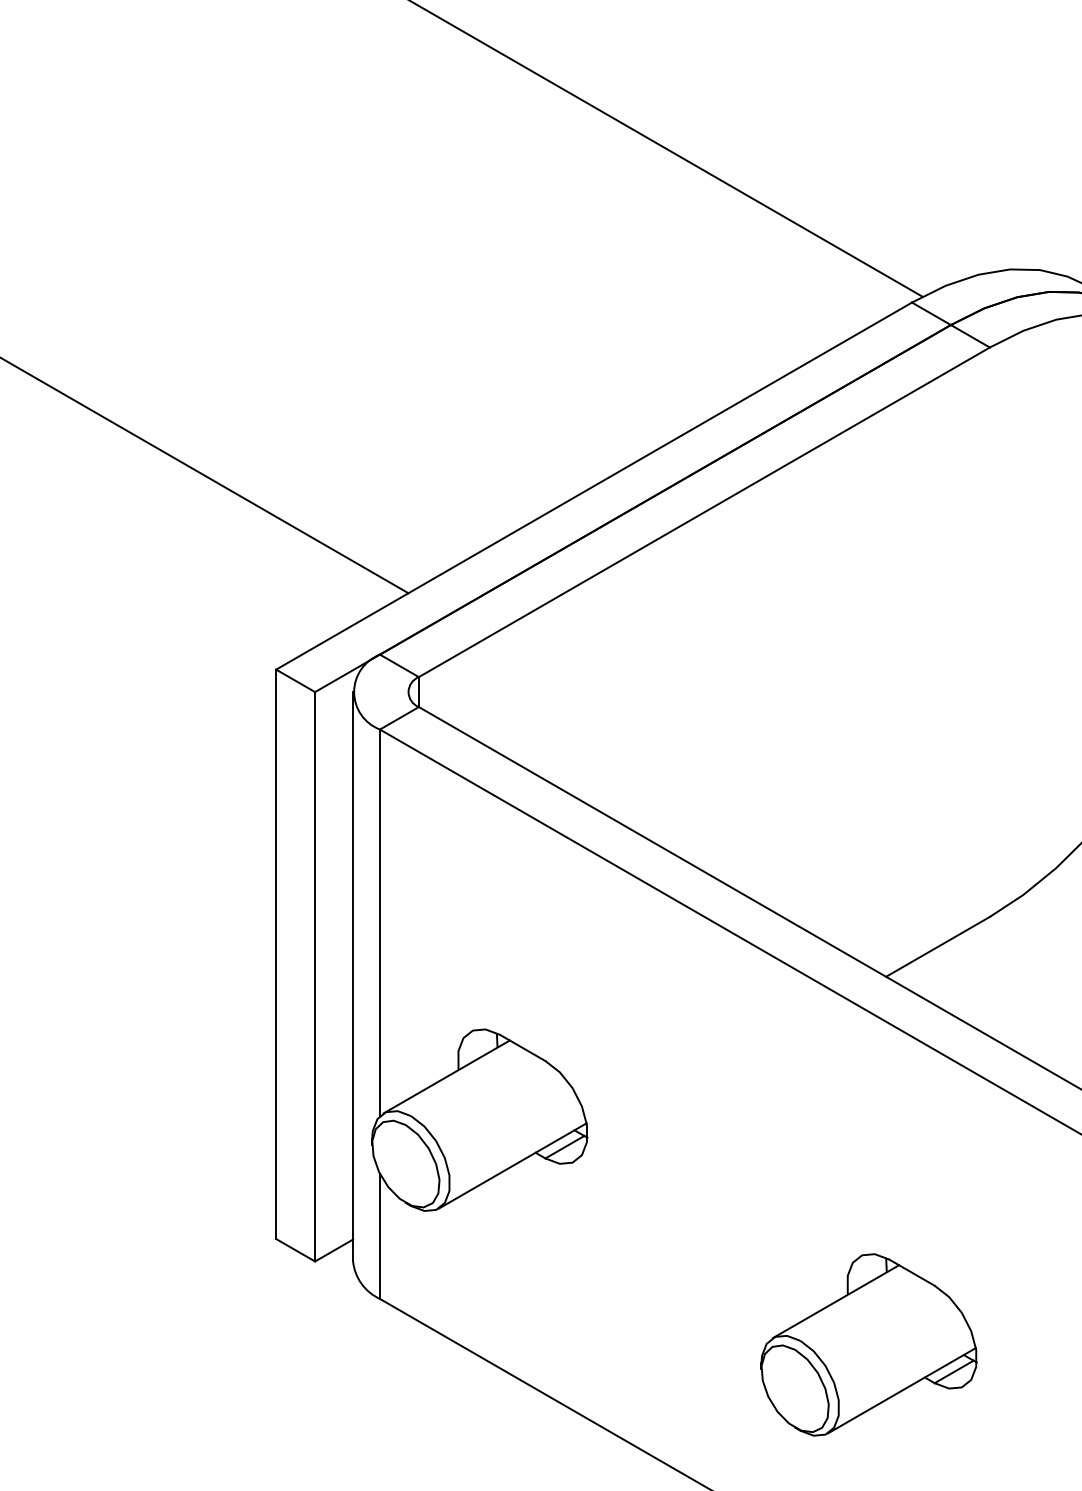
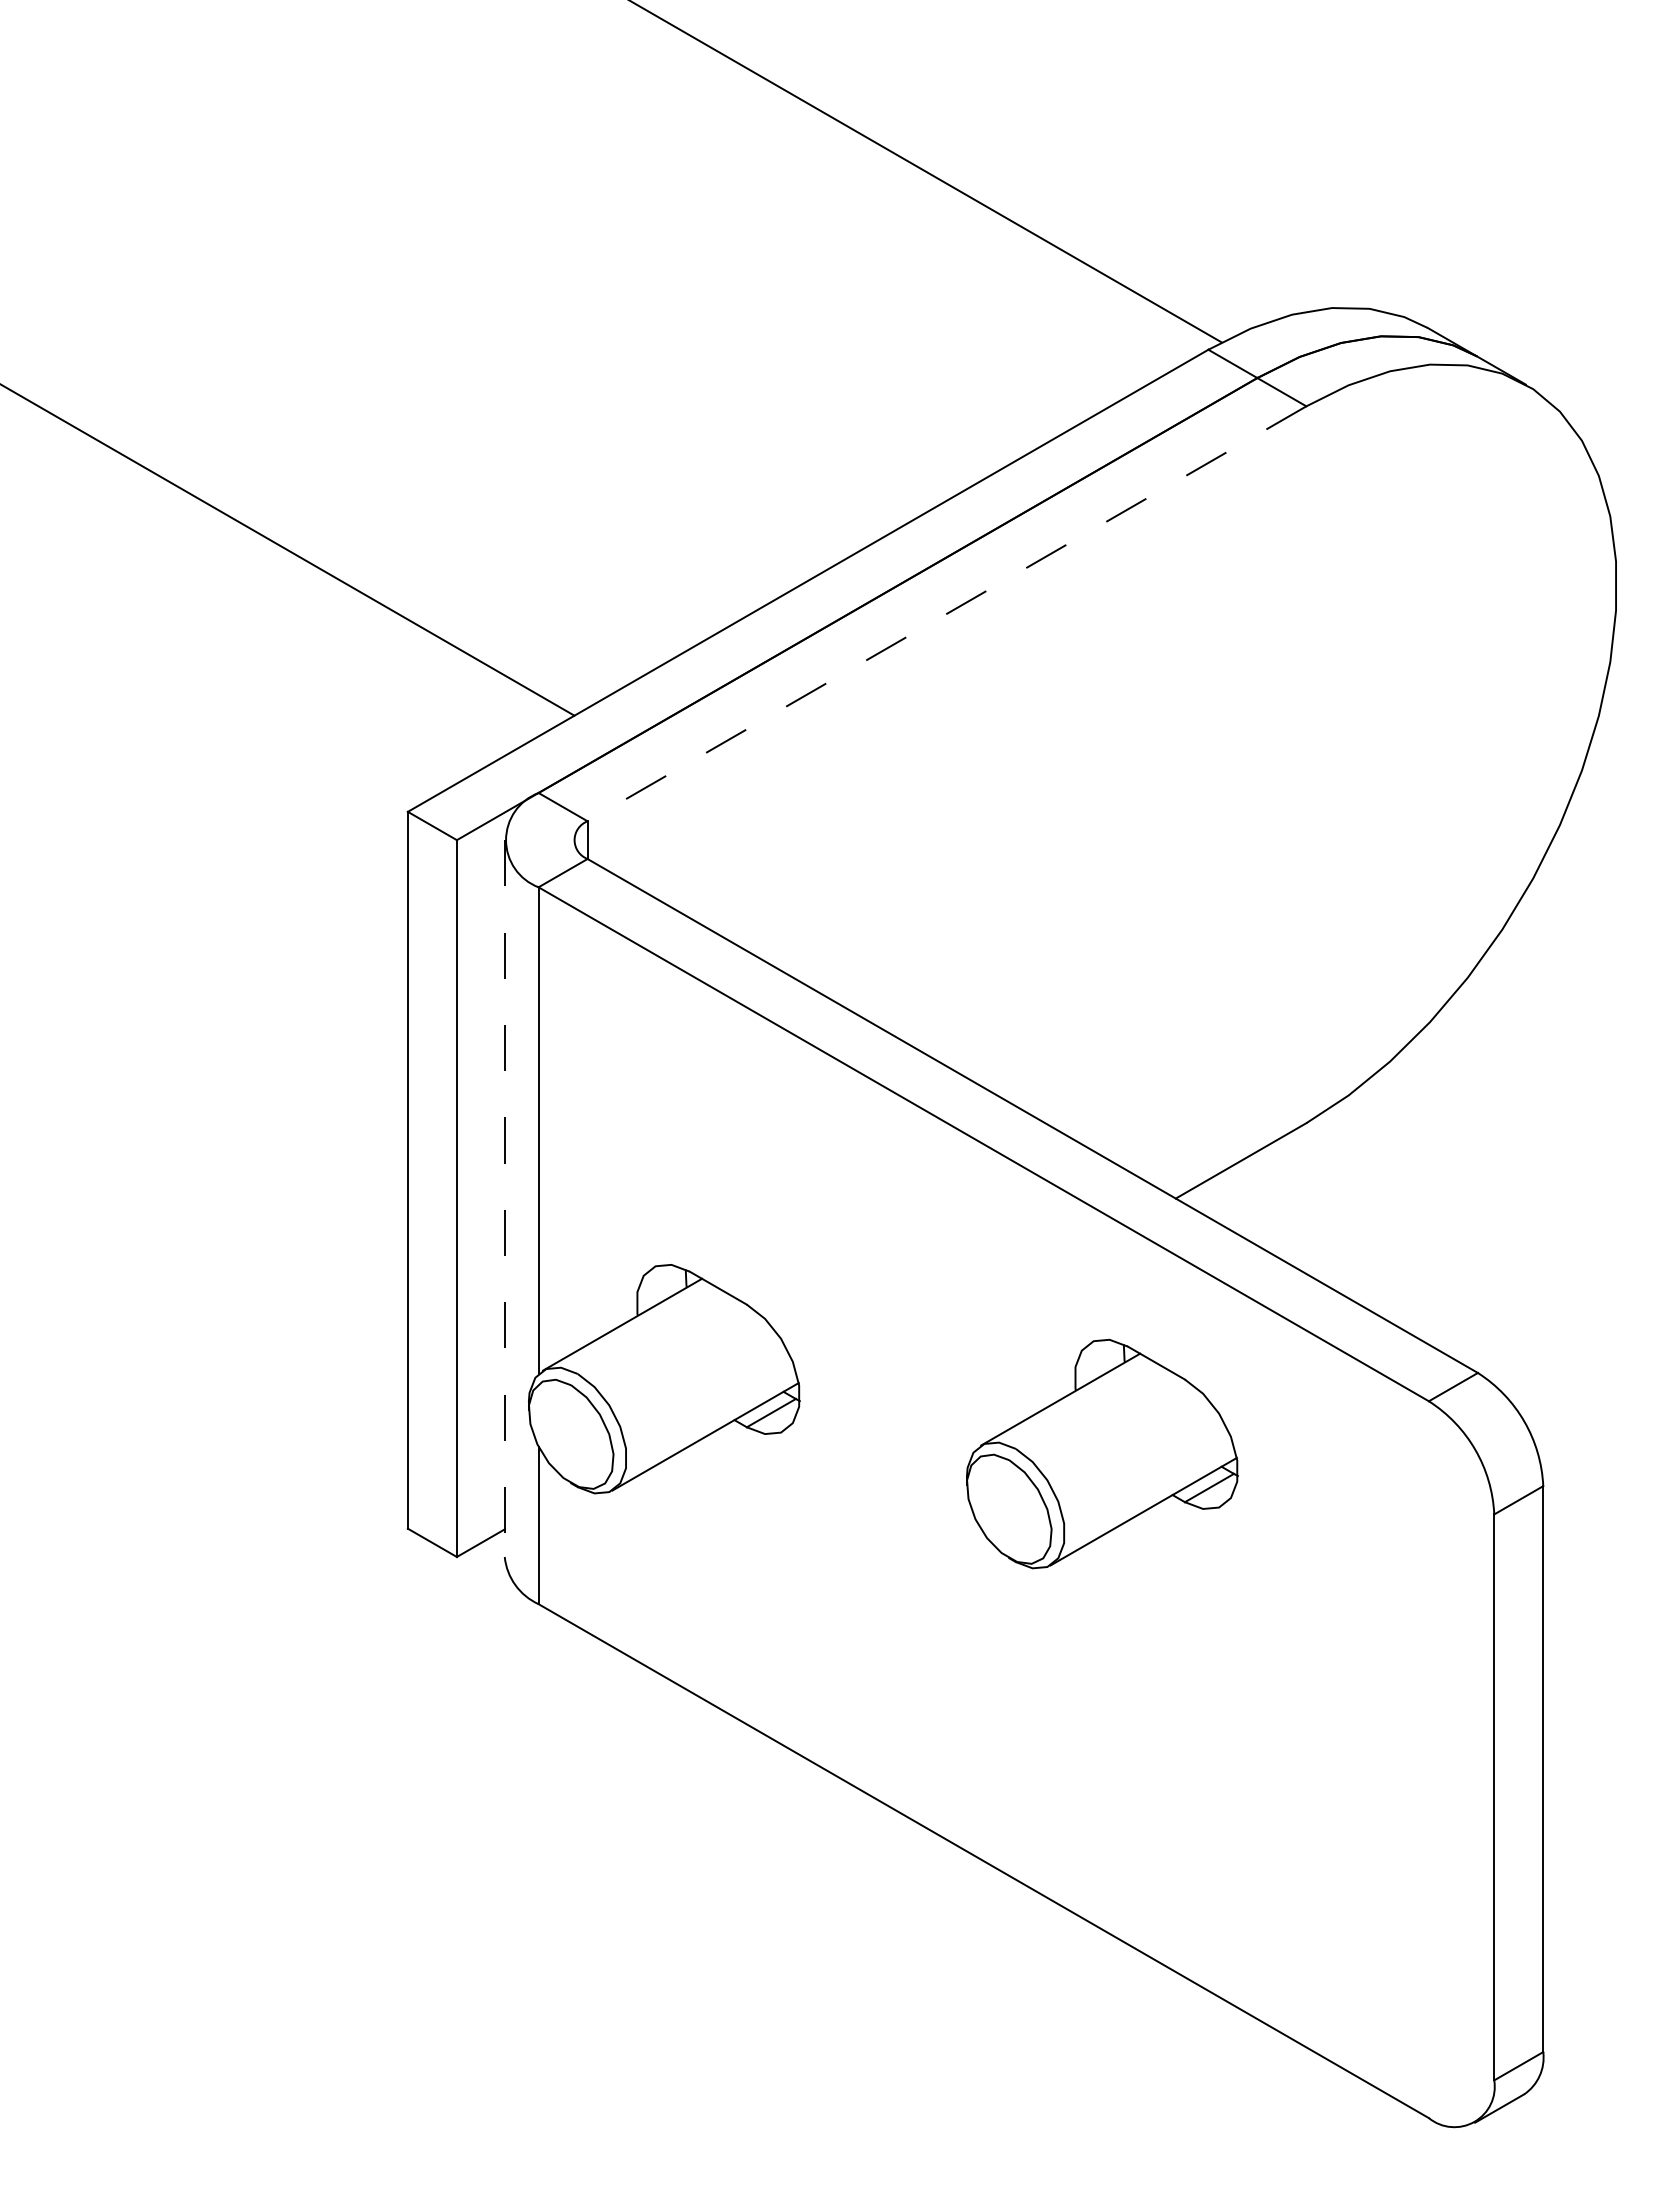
line: (704, 512) -> (947, 613), solid -> dashed
line: (352, 977) -> (504, 1199), solid -> dashed
part: (869, 1344) -> (1102, 1453), moved

